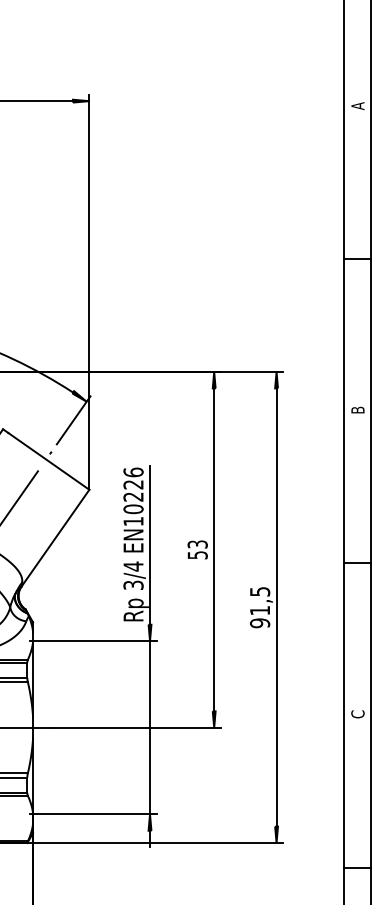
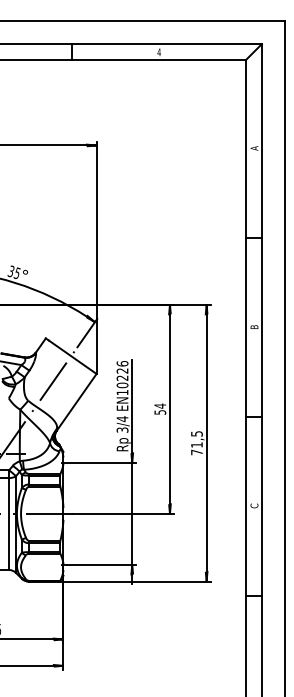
text: (198, 543) -> (160, 405), 53 -> 54
text: (259, 623) -> (196, 452), 91,5 -> 71,5

